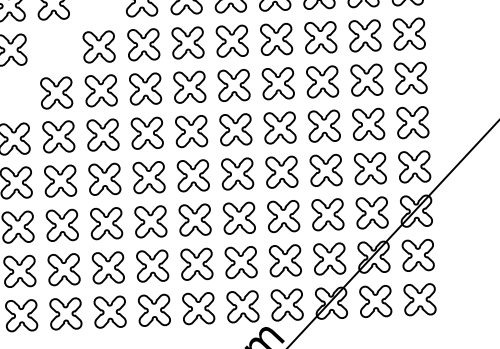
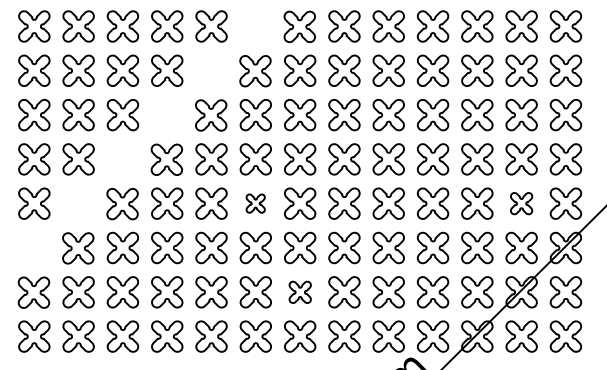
part: (370, 168) -> (521, 203), size x0.7
part: (104, 179) -> (255, 203), size x0.6
part: (153, 266) -> (300, 292), size x0.7

